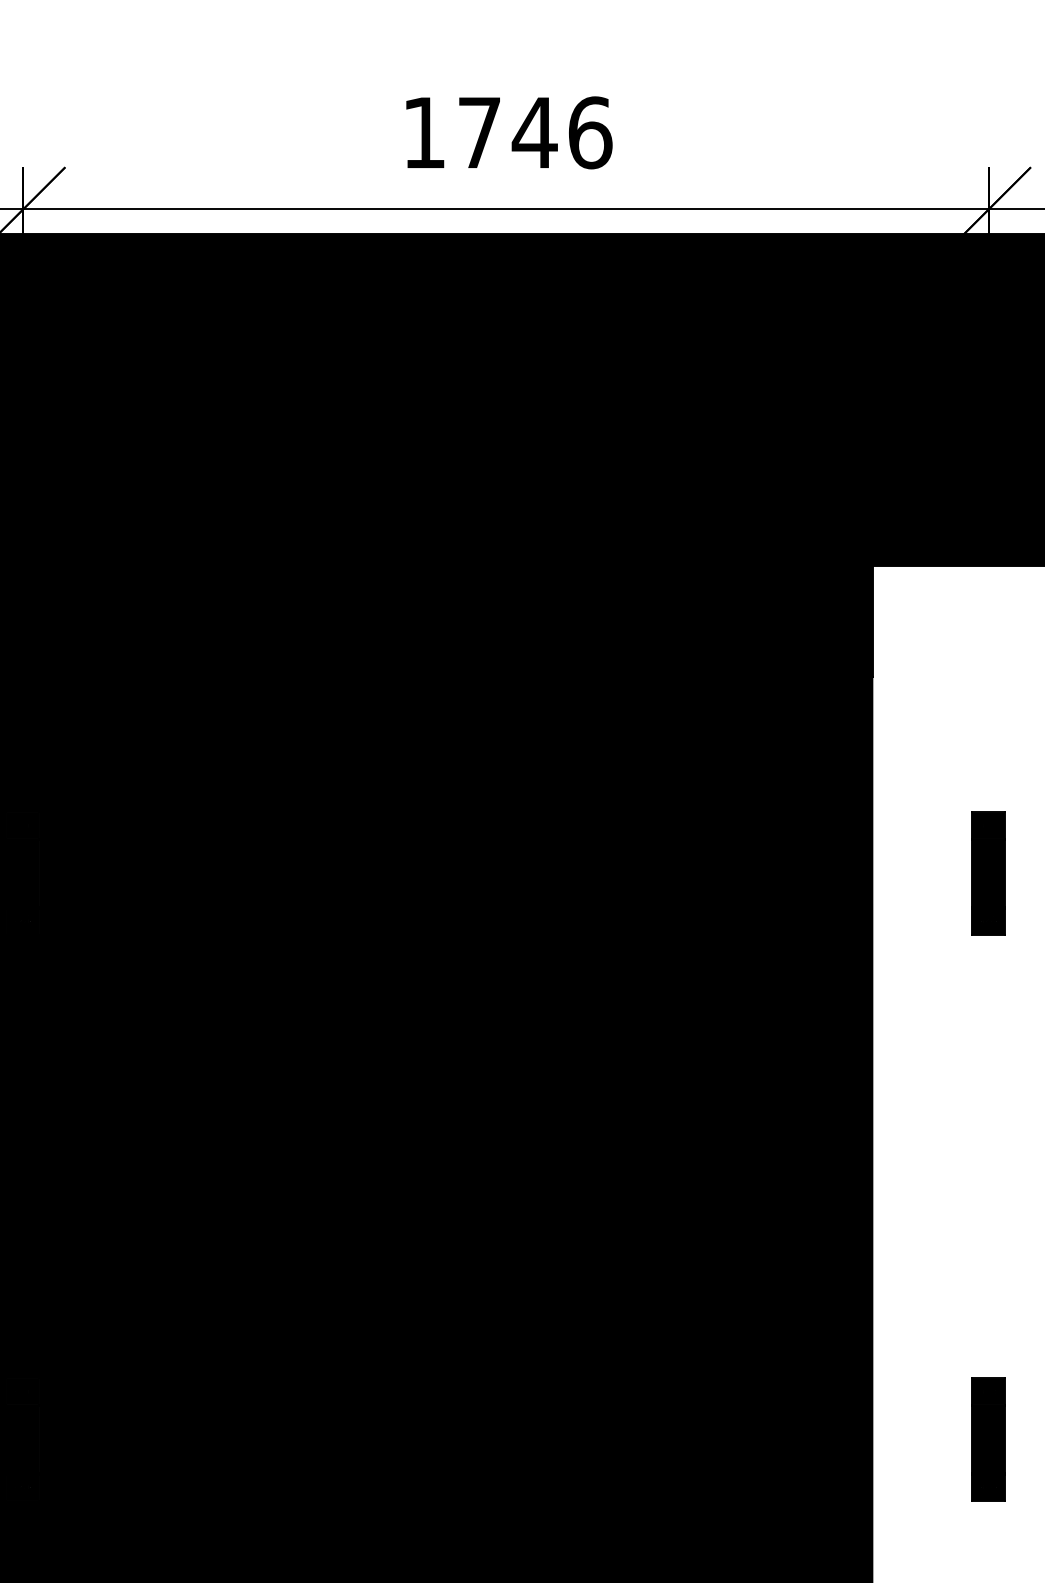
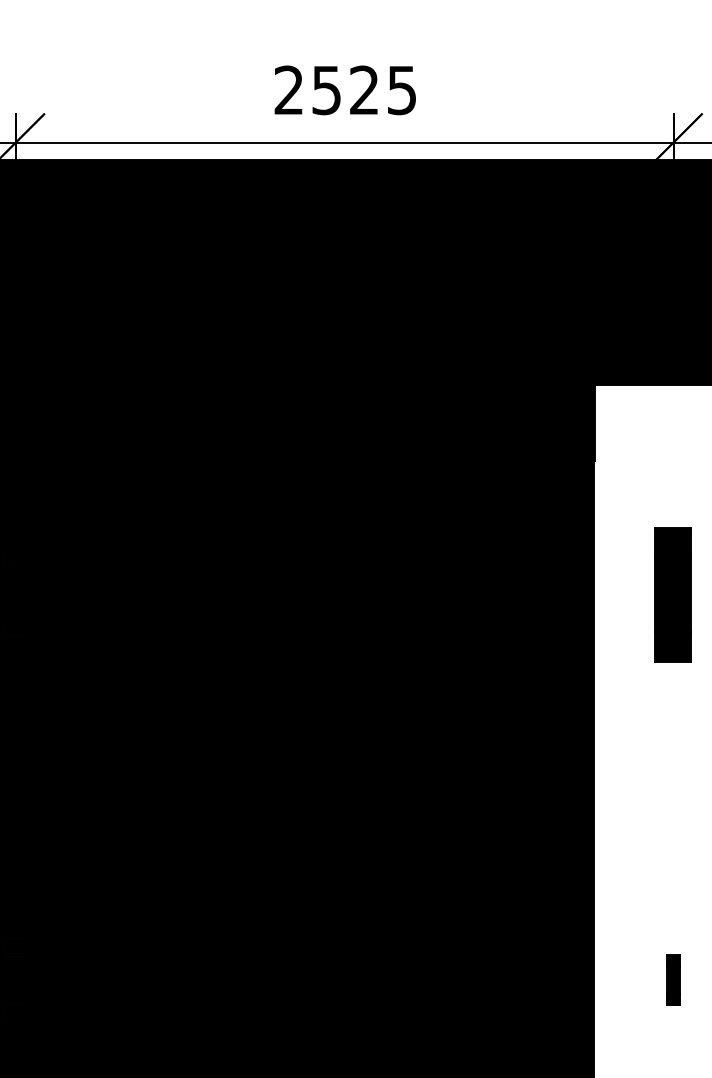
text: (507, 133) -> (345, 90), 1746 -> 2525
part: (988, 872) -> (673, 594), size x1.6
part: (988, 1439) -> (673, 980), size x0.6

